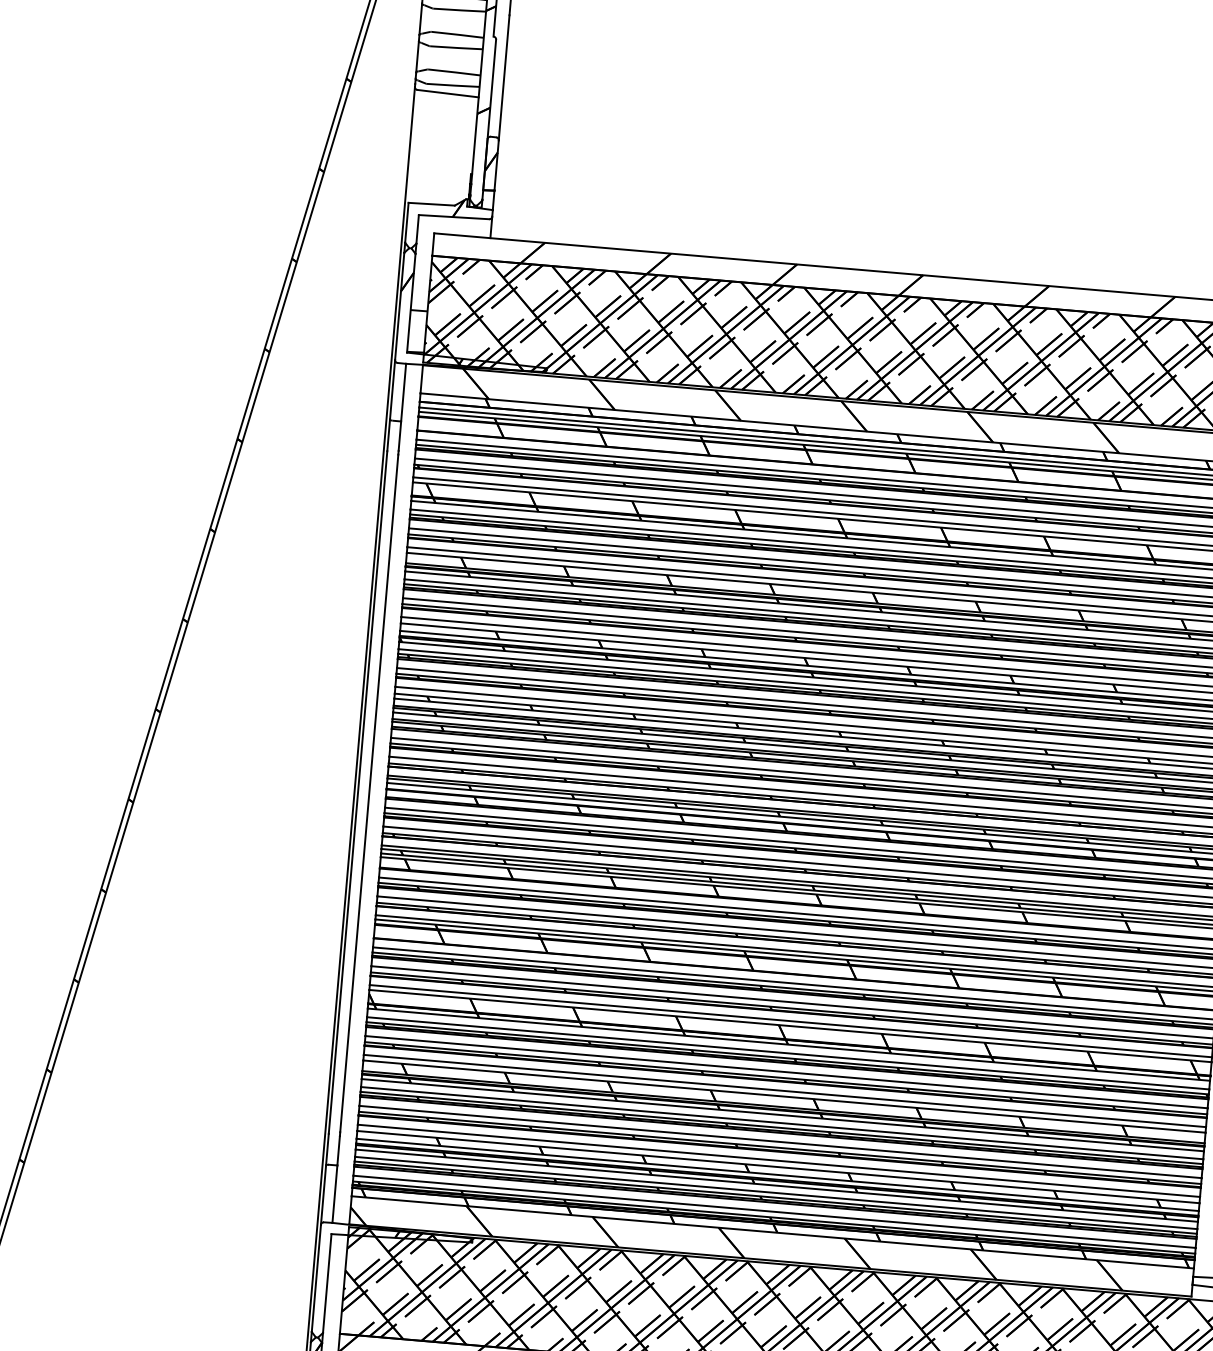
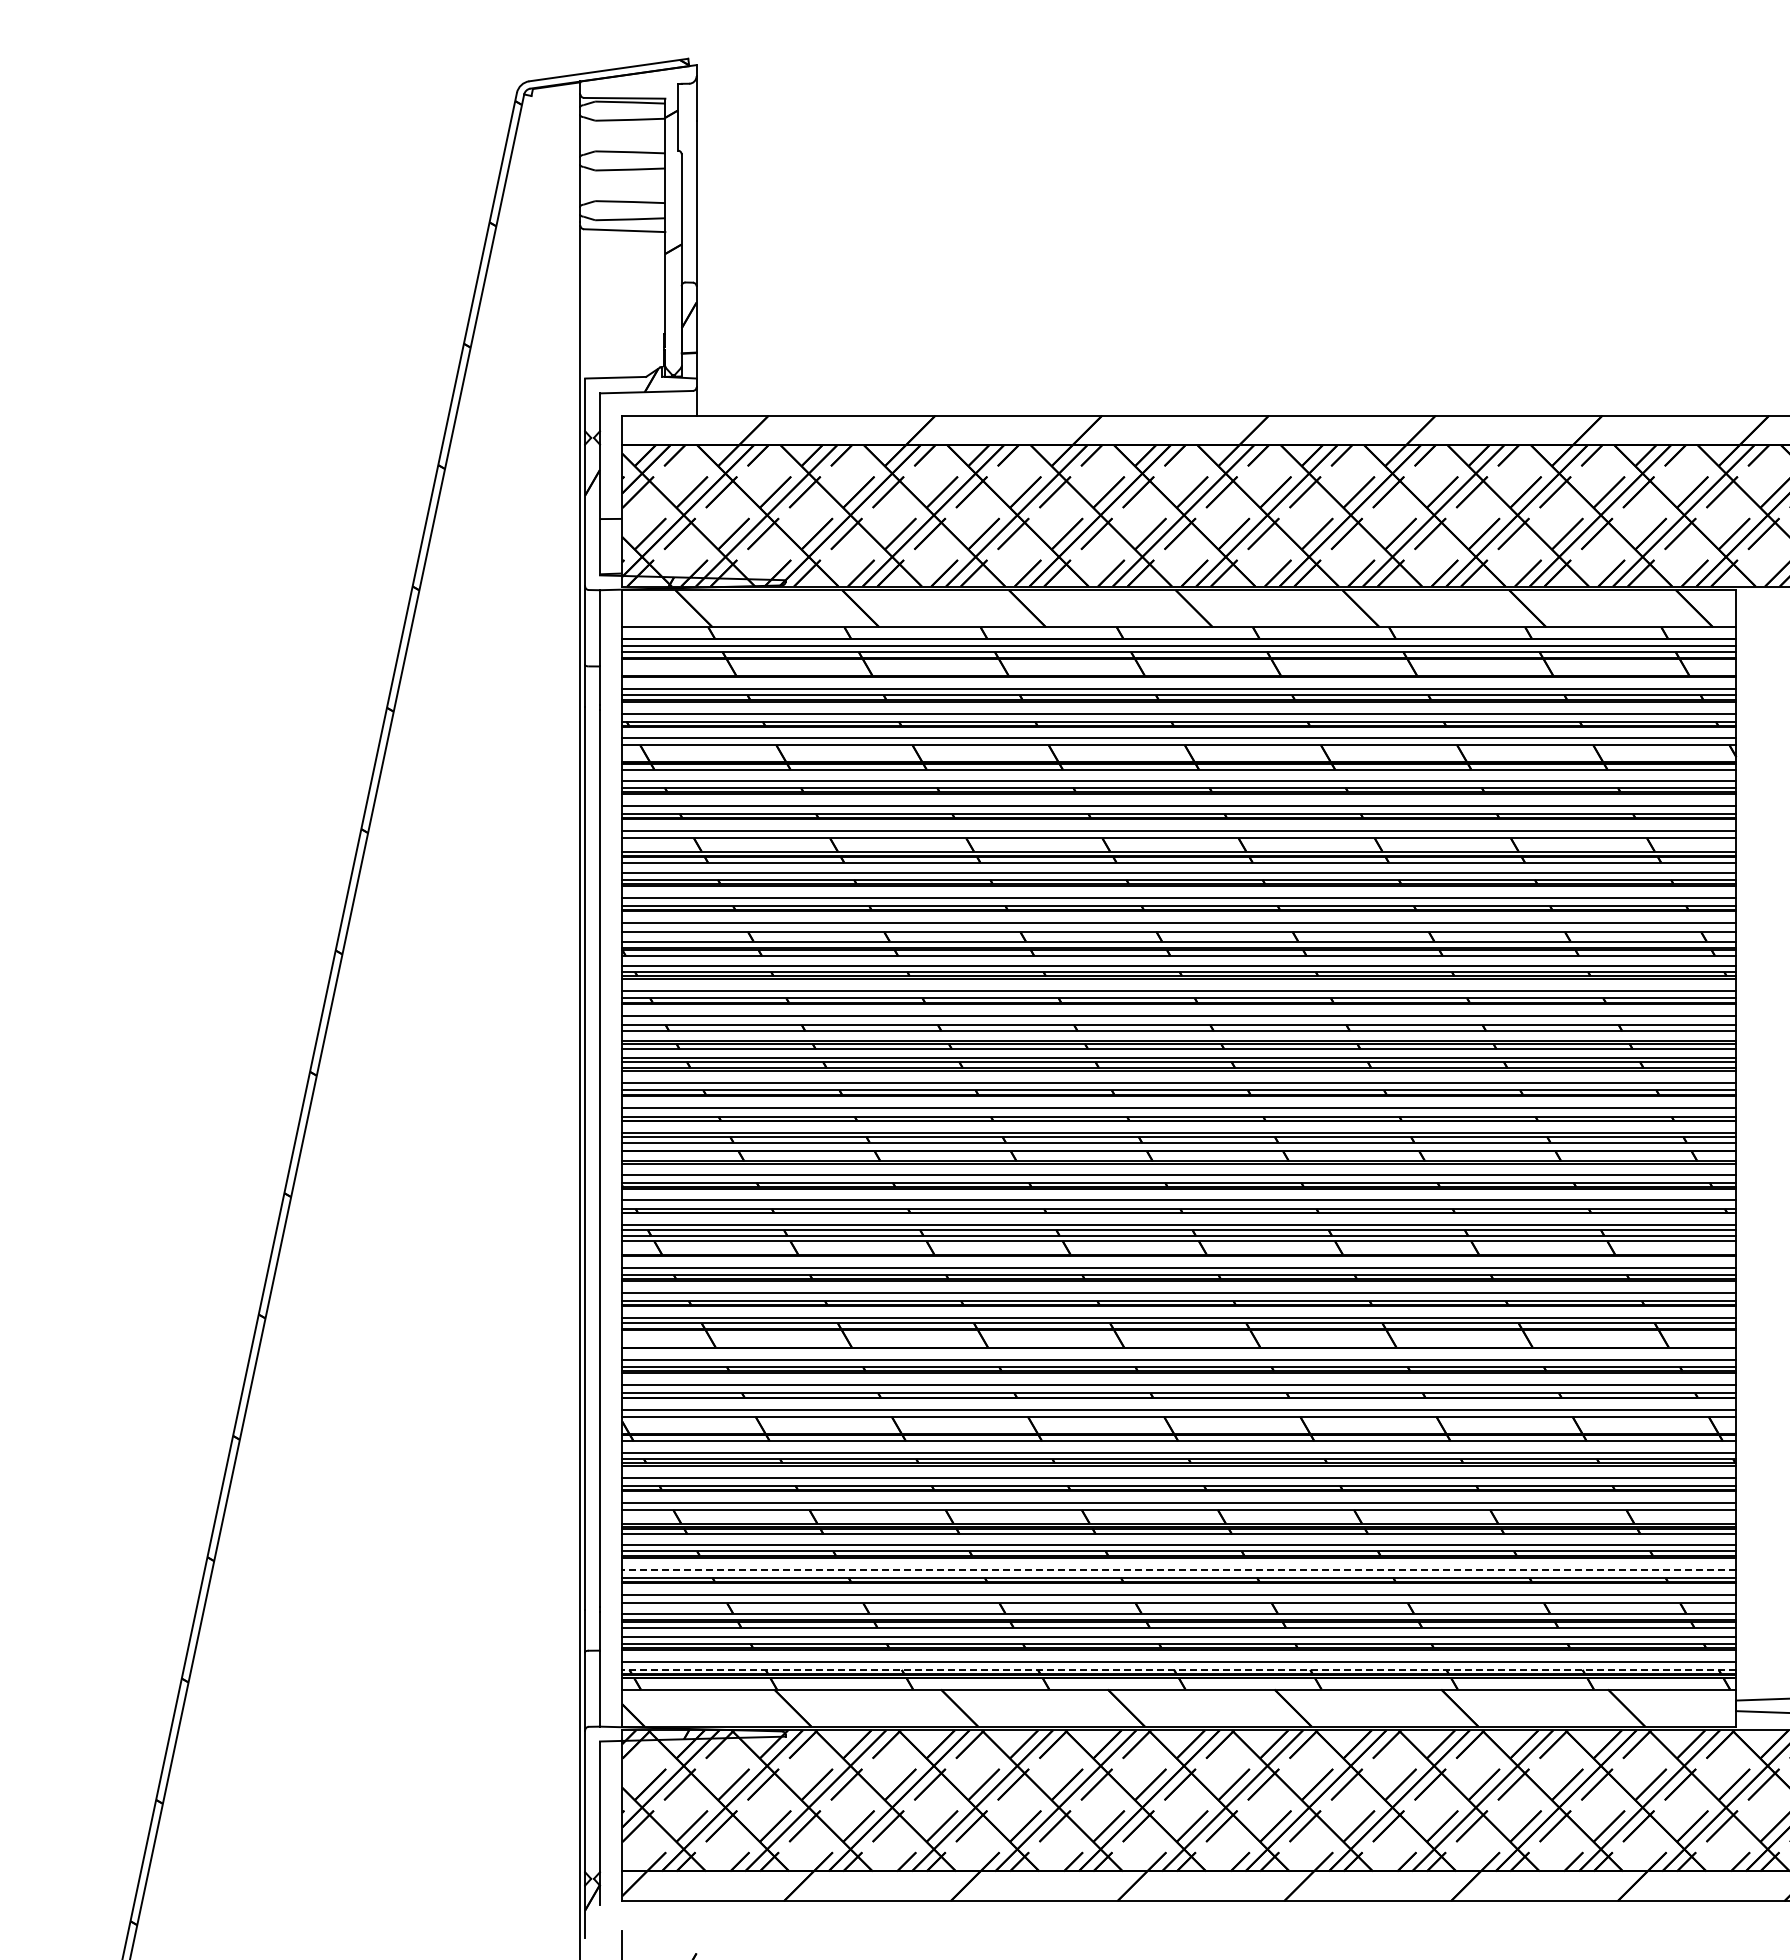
line: (779, 1141) -> (1178, 1569), solid -> dashed
line: (773, 1217) -> (1178, 1669), solid -> dashed

